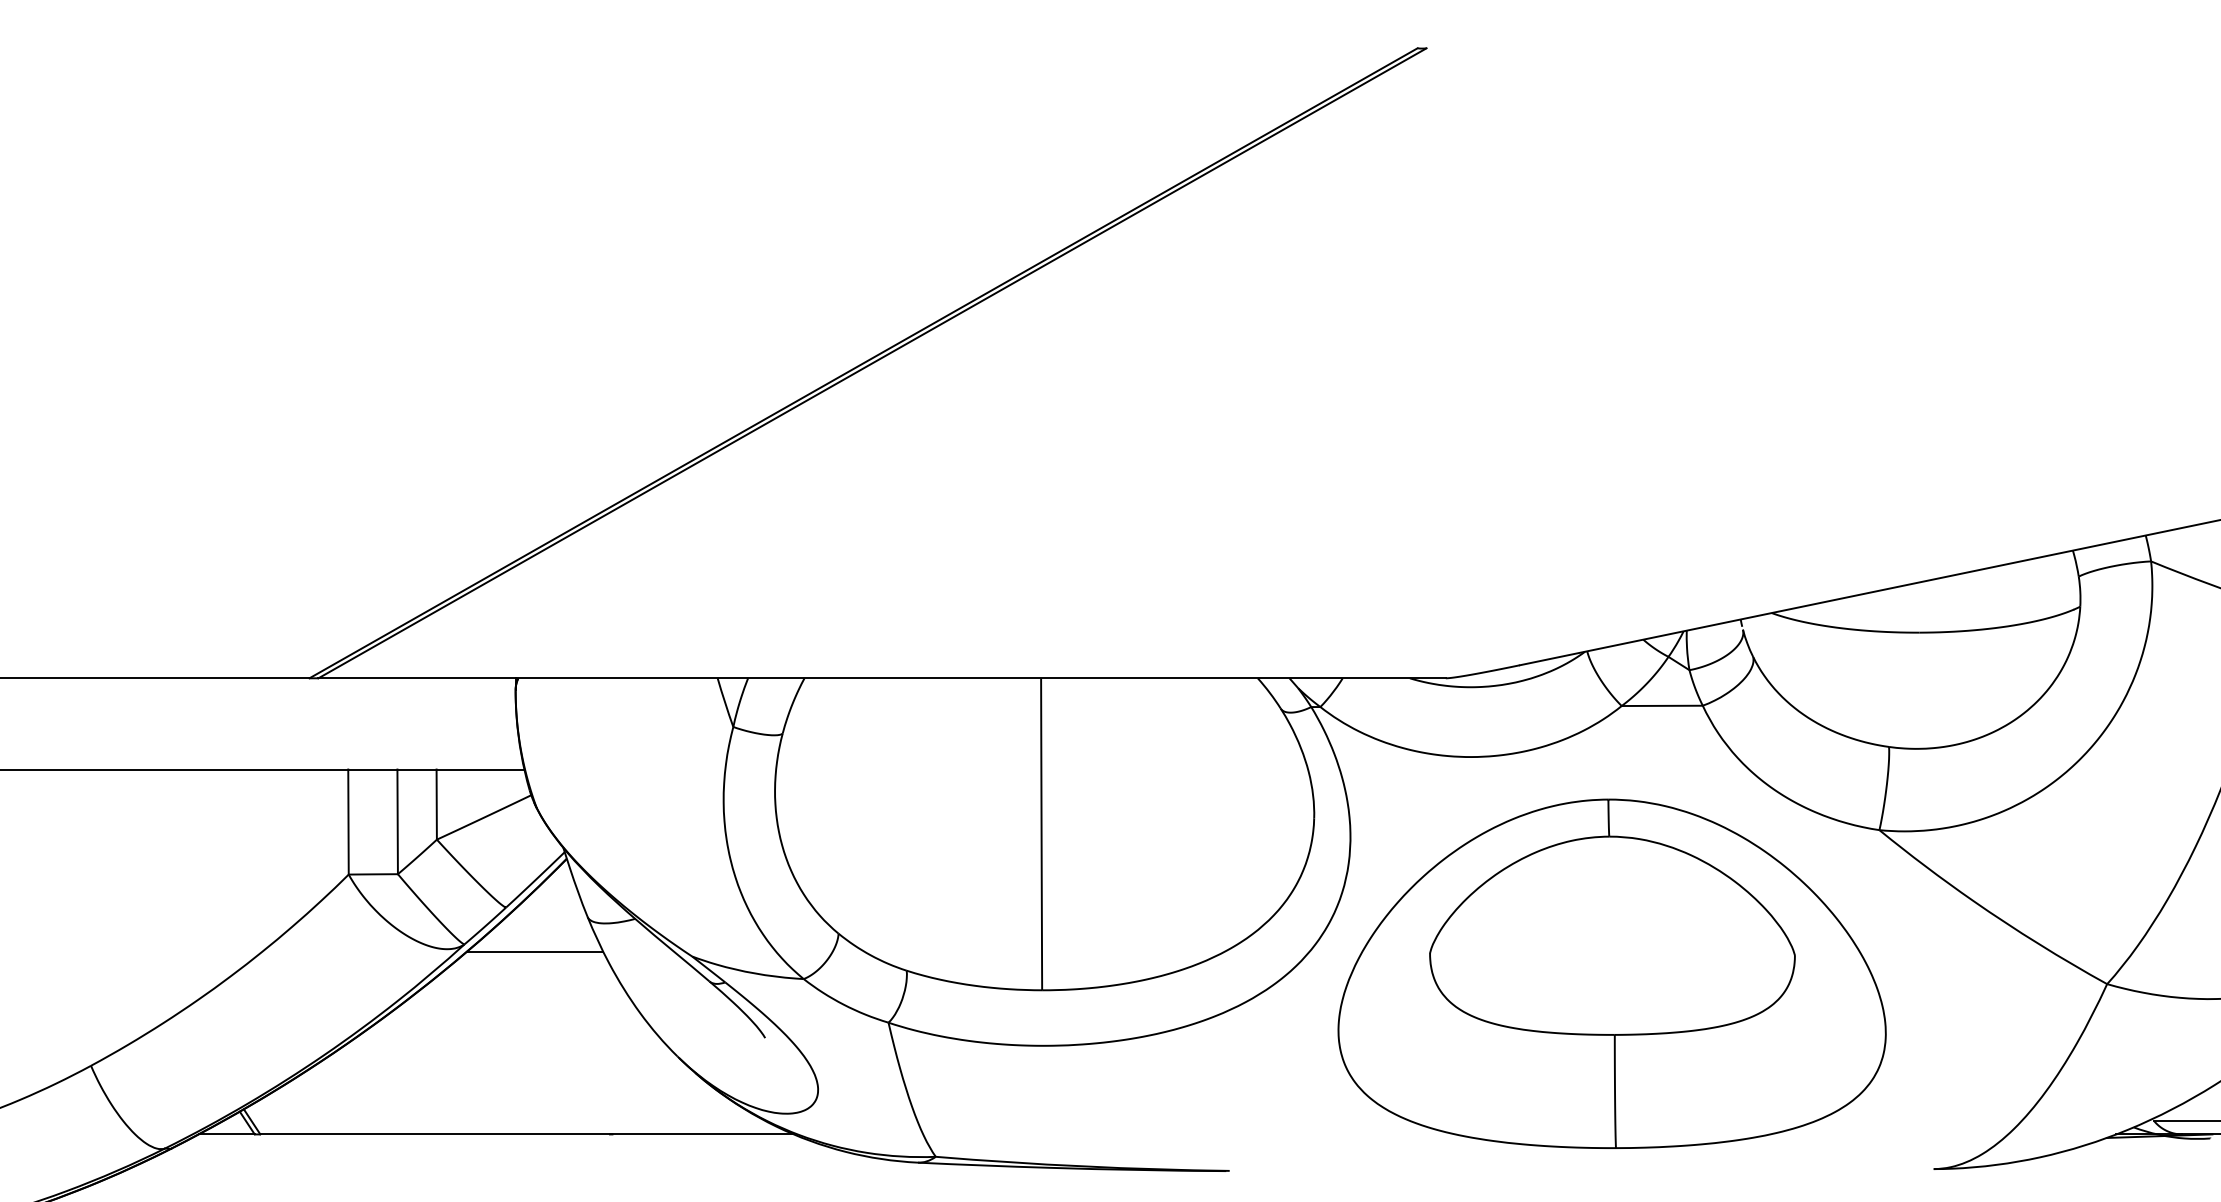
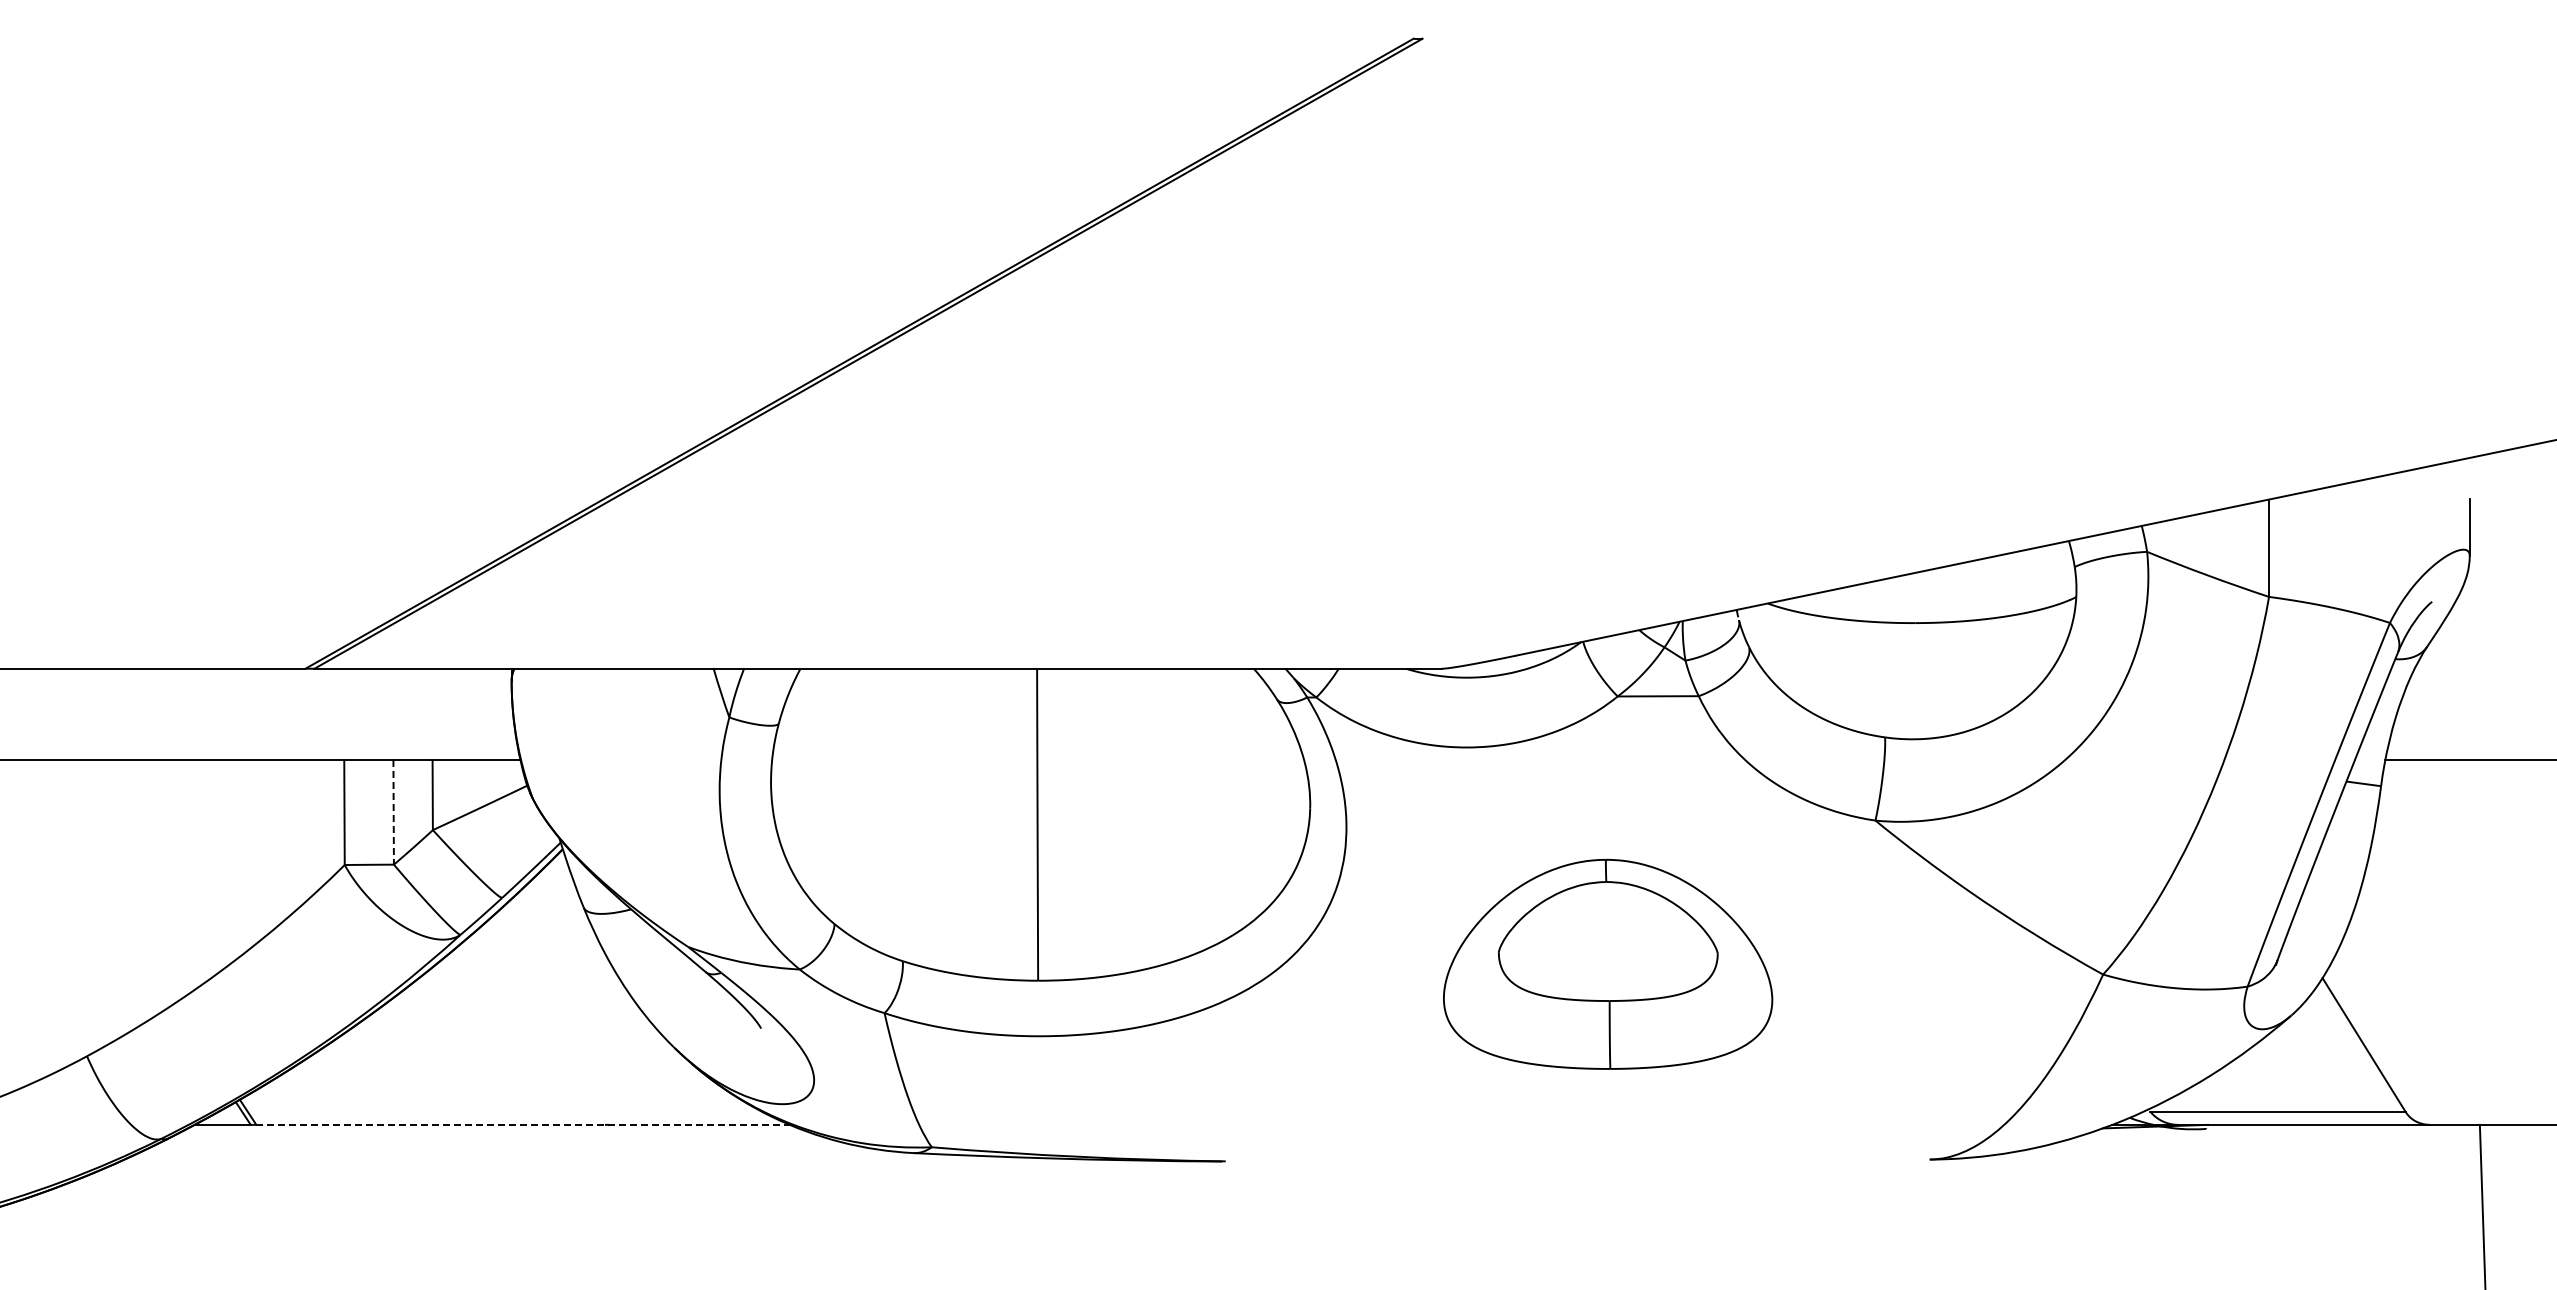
line: (397, 822) -> (393, 812), solid -> dashed
line: (534, 952) -> (530, 942), removed
part: (1611, 974) -> (1607, 964), size x0.6
line: (527, 1134) -> (523, 1124), solid -> dashed

